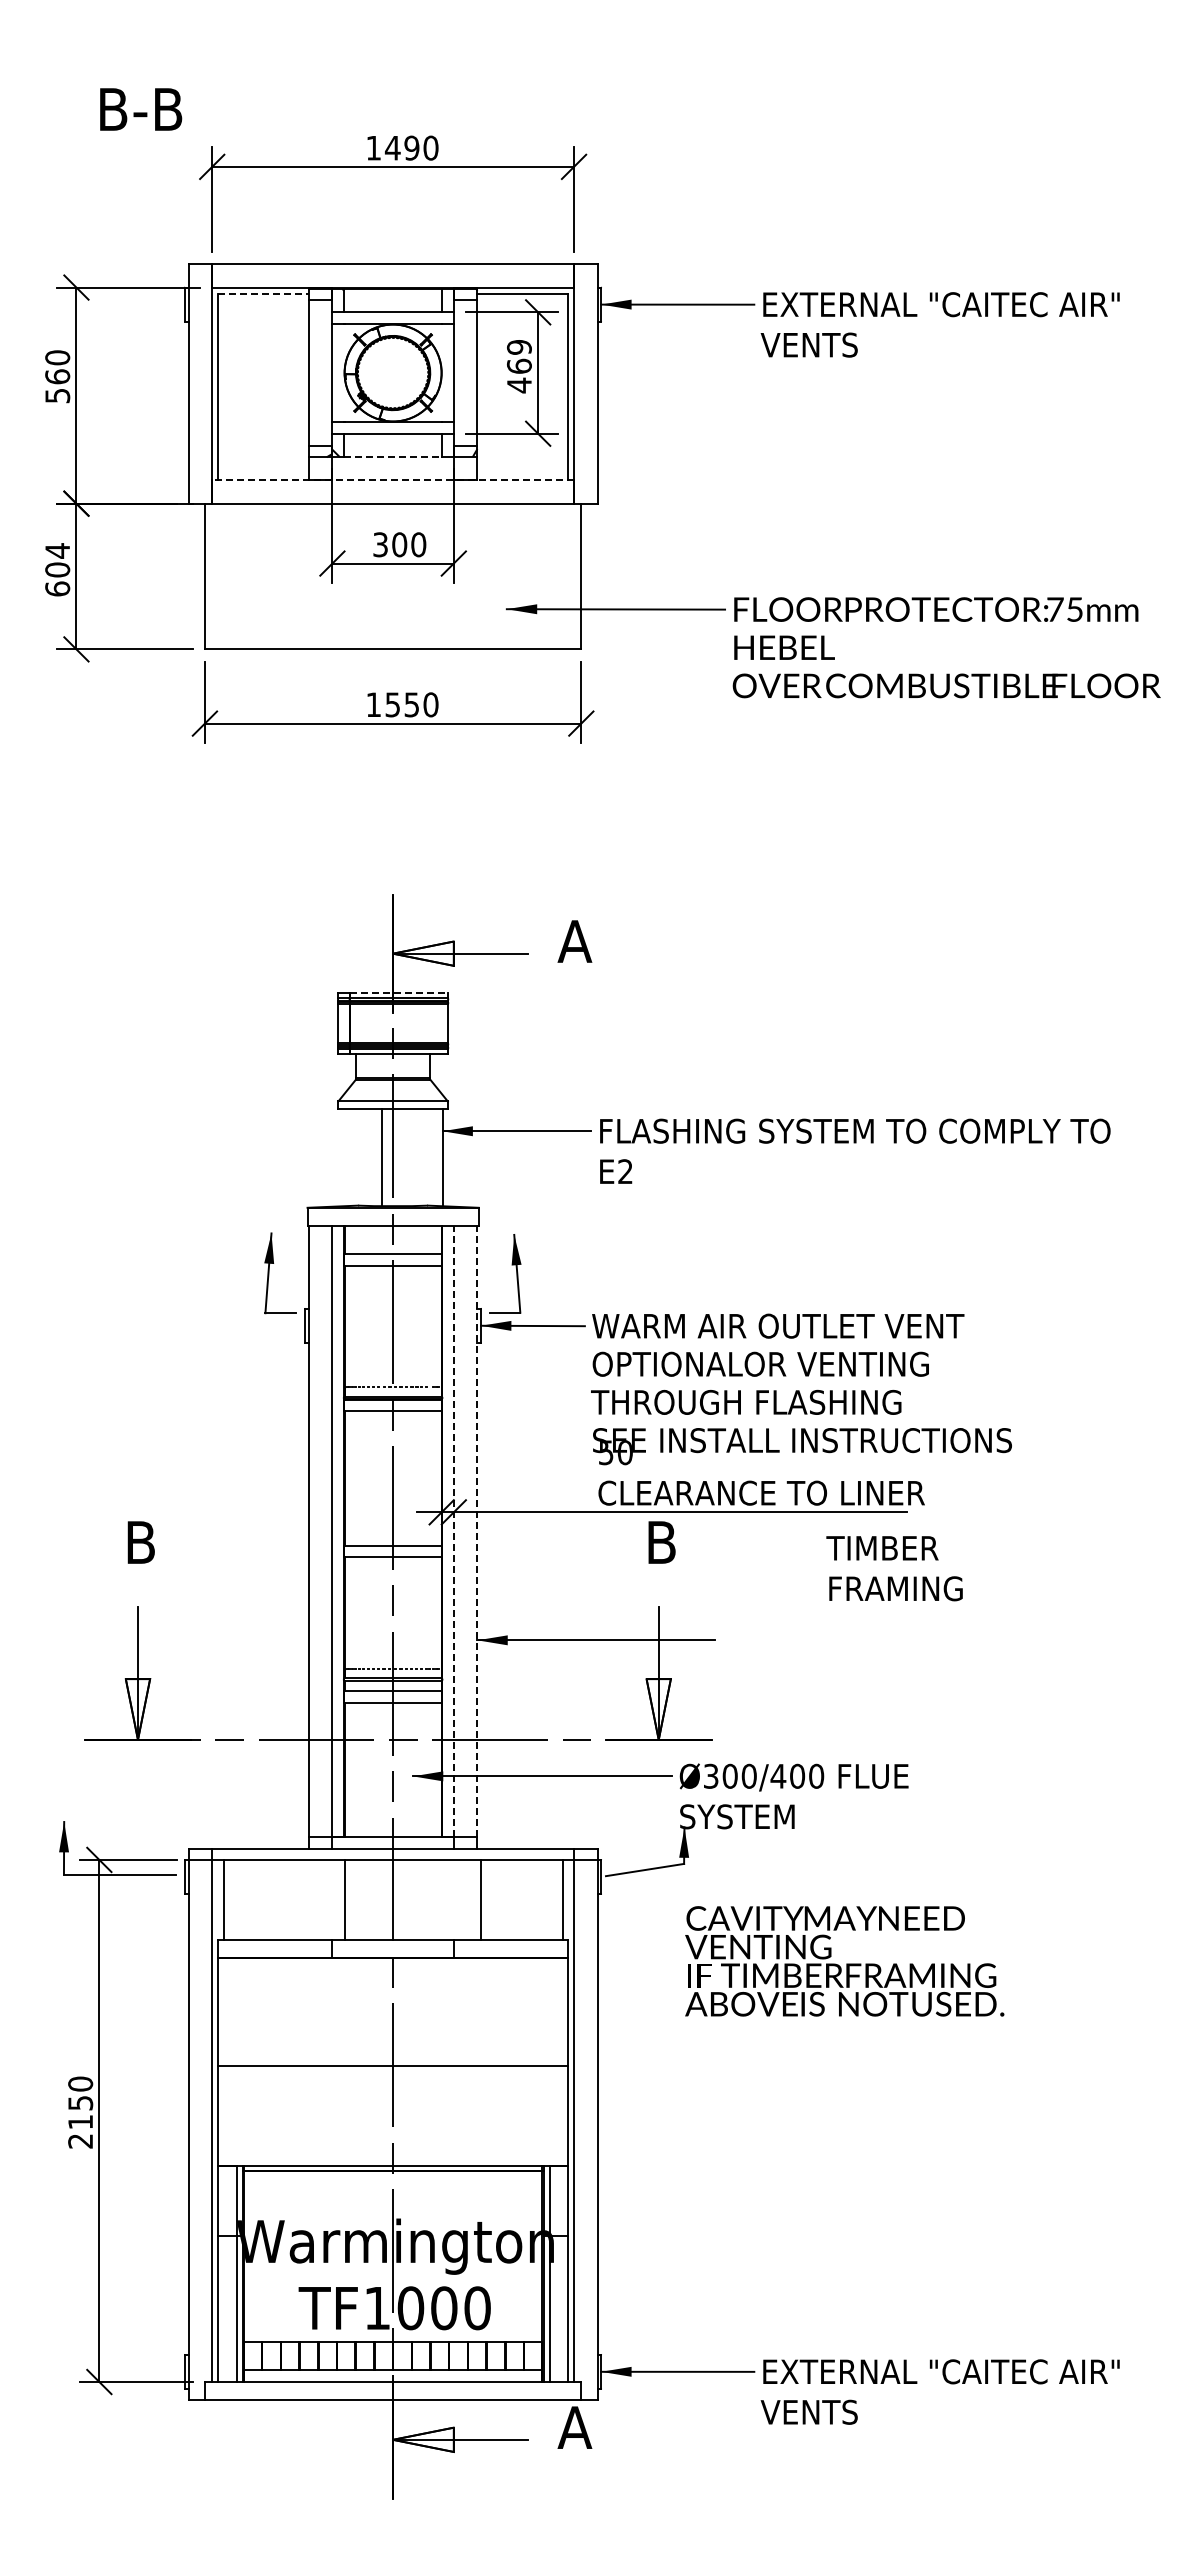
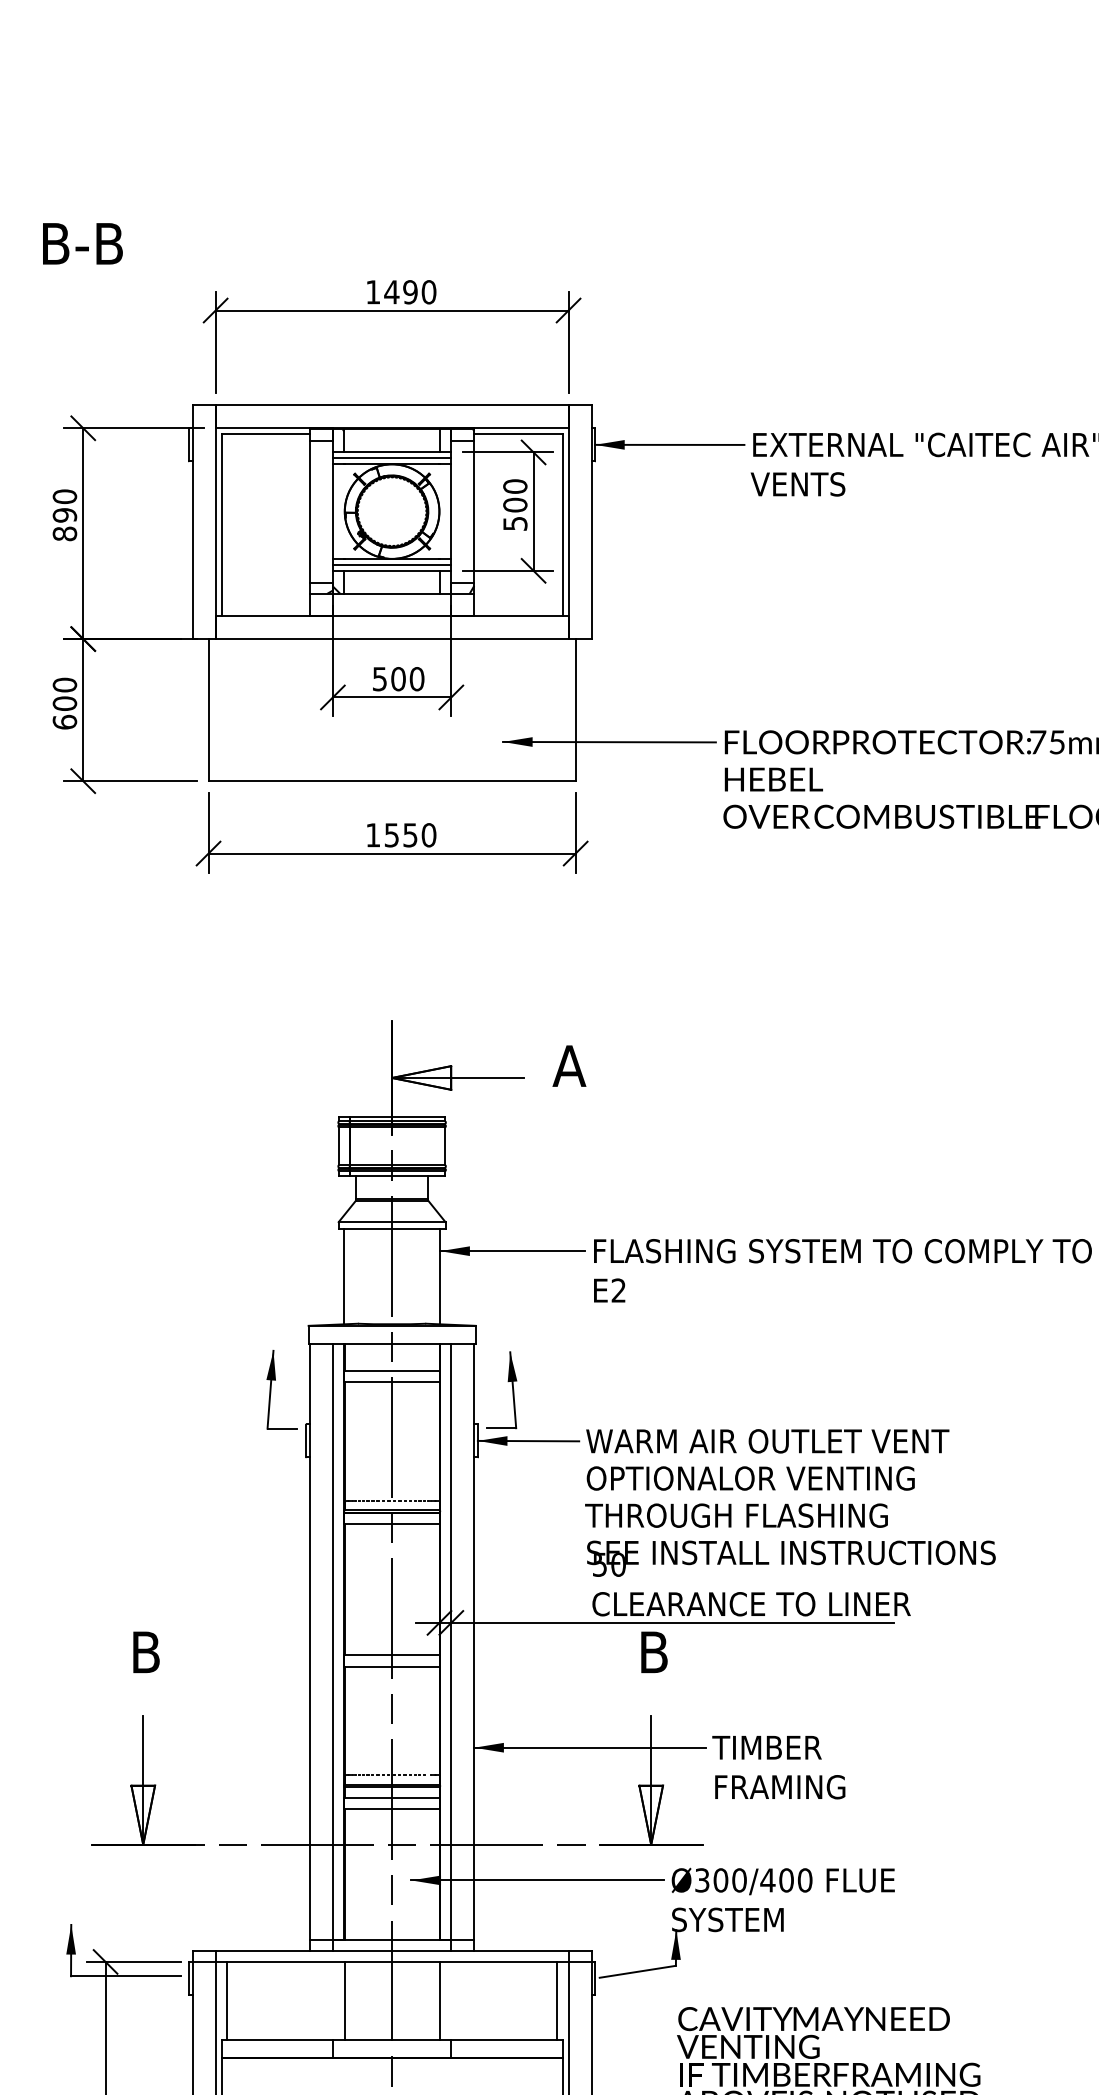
text: (141, 109) -> (83, 243), moved
line: (264, 293) -> (266, 434), dashed -> solid
line: (392, 317) -> (391, 457), added
text: (518, 366) -> (514, 505), 469 -> 500
text: (57, 386) -> (64, 524), 560 -> 890
line: (392, 428) -> (391, 565), added
line: (393, 457) -> (392, 594), dashed -> solid
line: (393, 480) -> (392, 616), dashed -> solid
text: (380, 544) -> (379, 678), 300 -> 500
text: (57, 550) -> (64, 684), 604 -> 600
line: (398, 993) -> (397, 1116), dashed -> solid
line: (381, 1157) -> (343, 1276), moved
line: (453, 1531) -> (451, 1641), dashed -> solid
line: (477, 1531) -> (474, 1641), dashed -> solid
text: (894, 1568) -> (778, 1767), moved
line: (480, 1899) -> (439, 2000), moved

